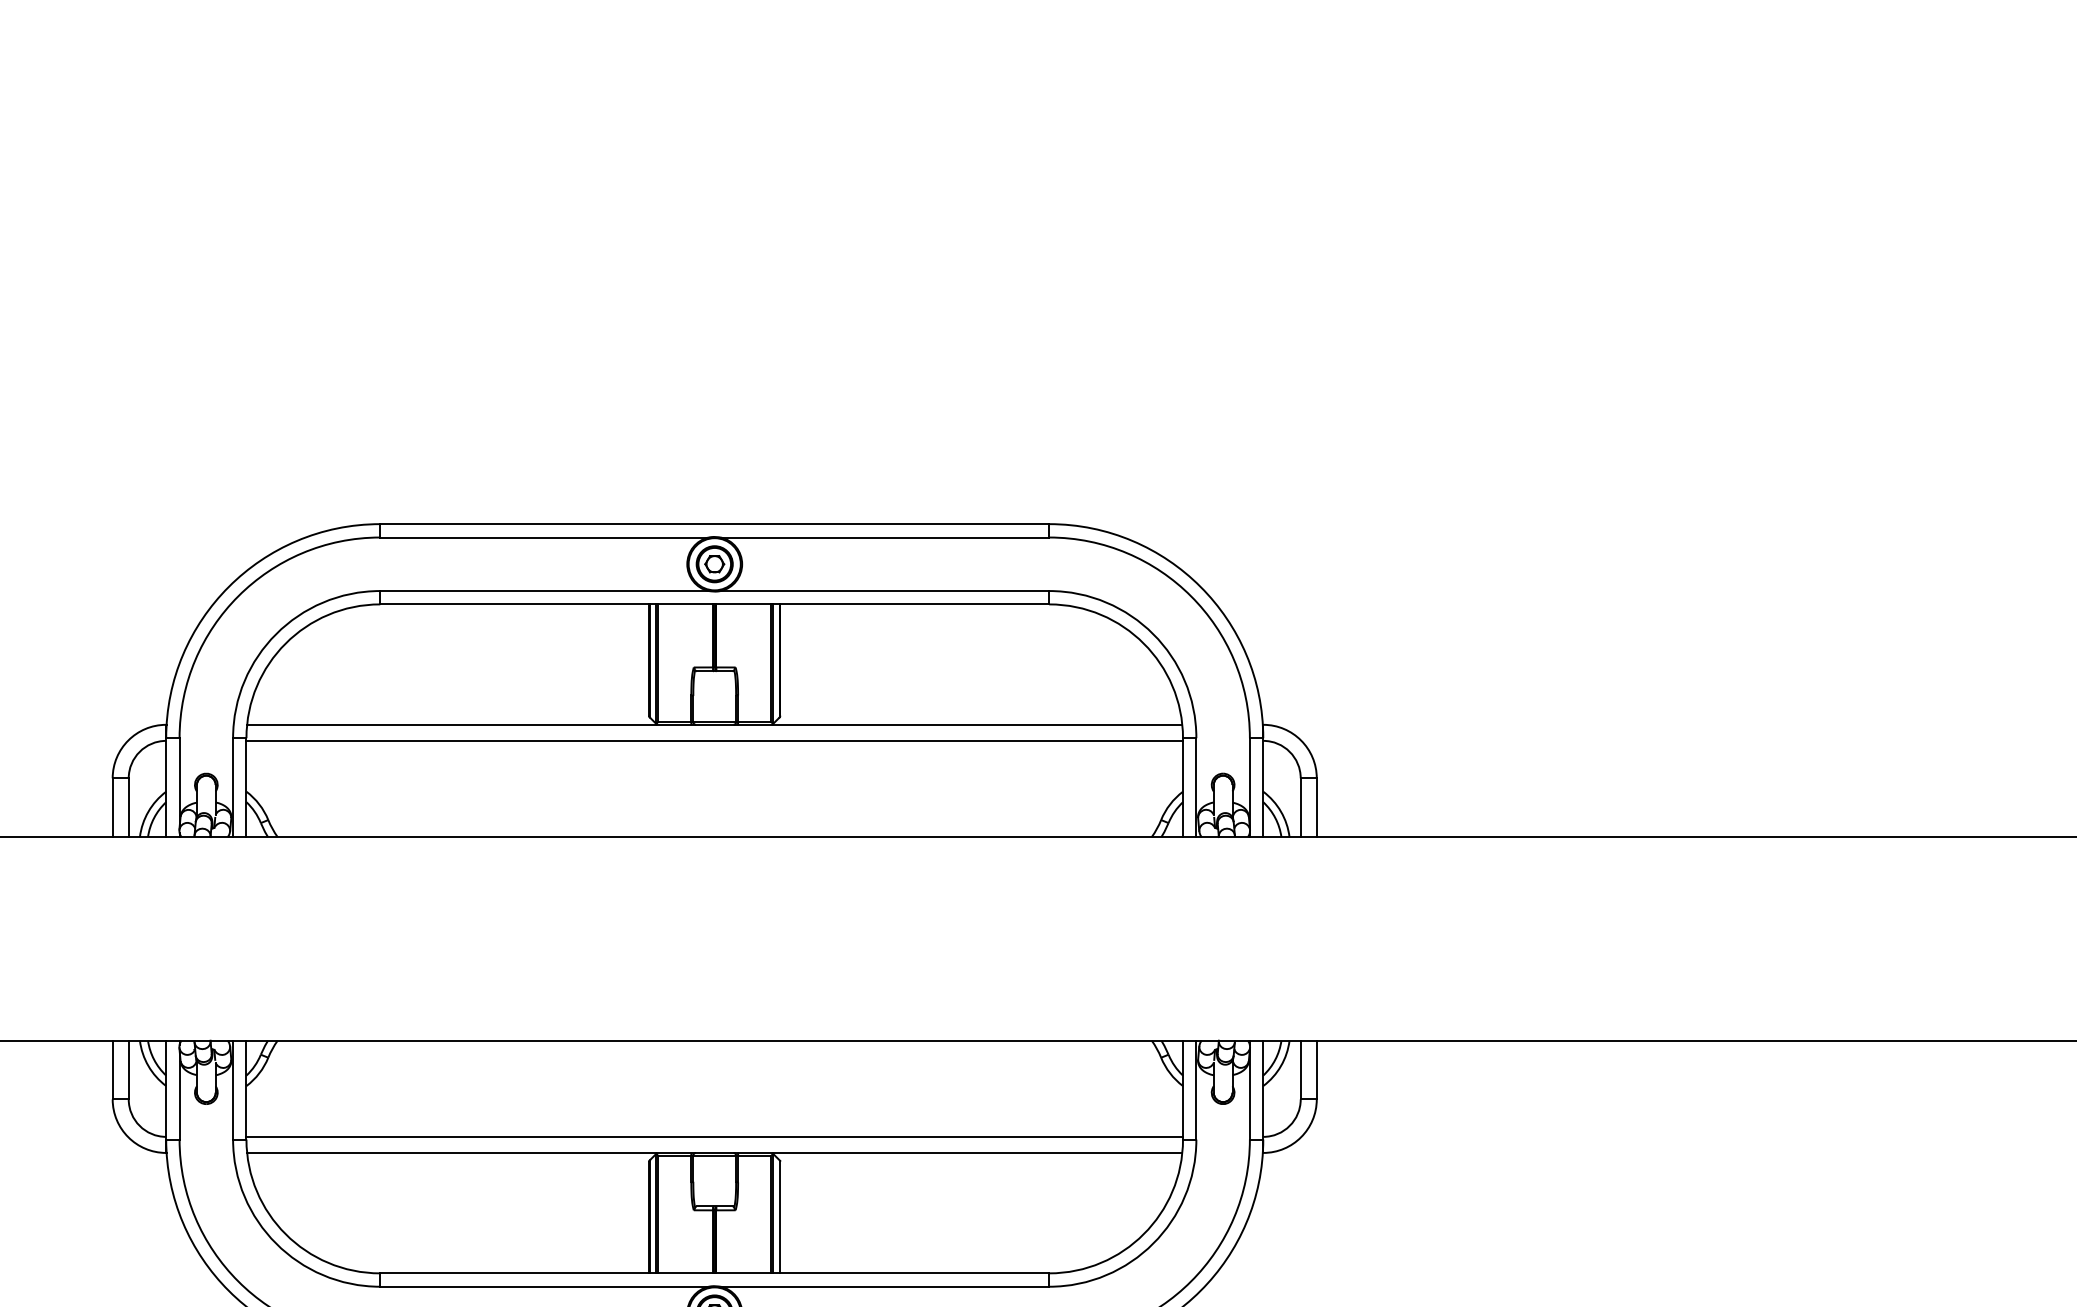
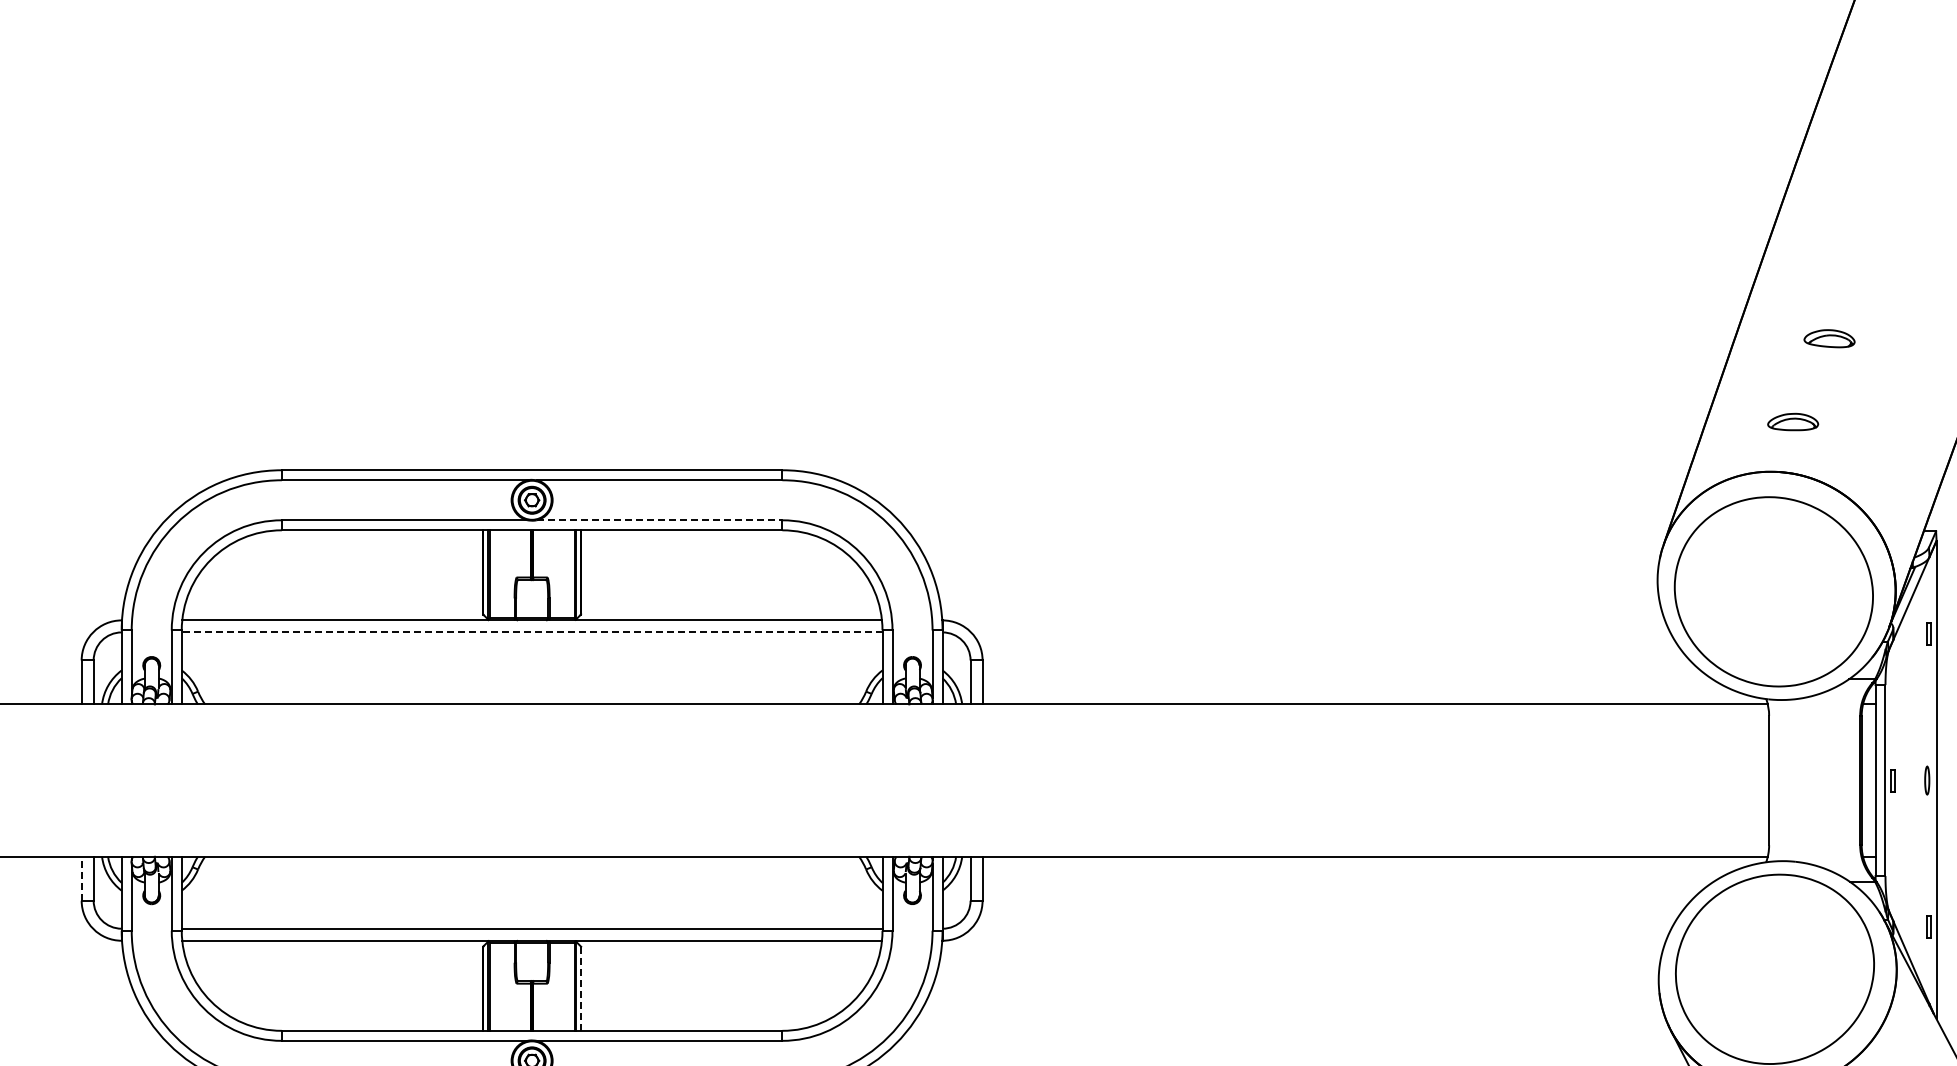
line: (884, 591) -> (659, 520), solid -> dashed
line: (713, 740) -> (531, 632), solid -> dashed
line: (112, 1069) -> (81, 878), solid -> dashed
line: (780, 1218) -> (581, 989), solid -> dashed

